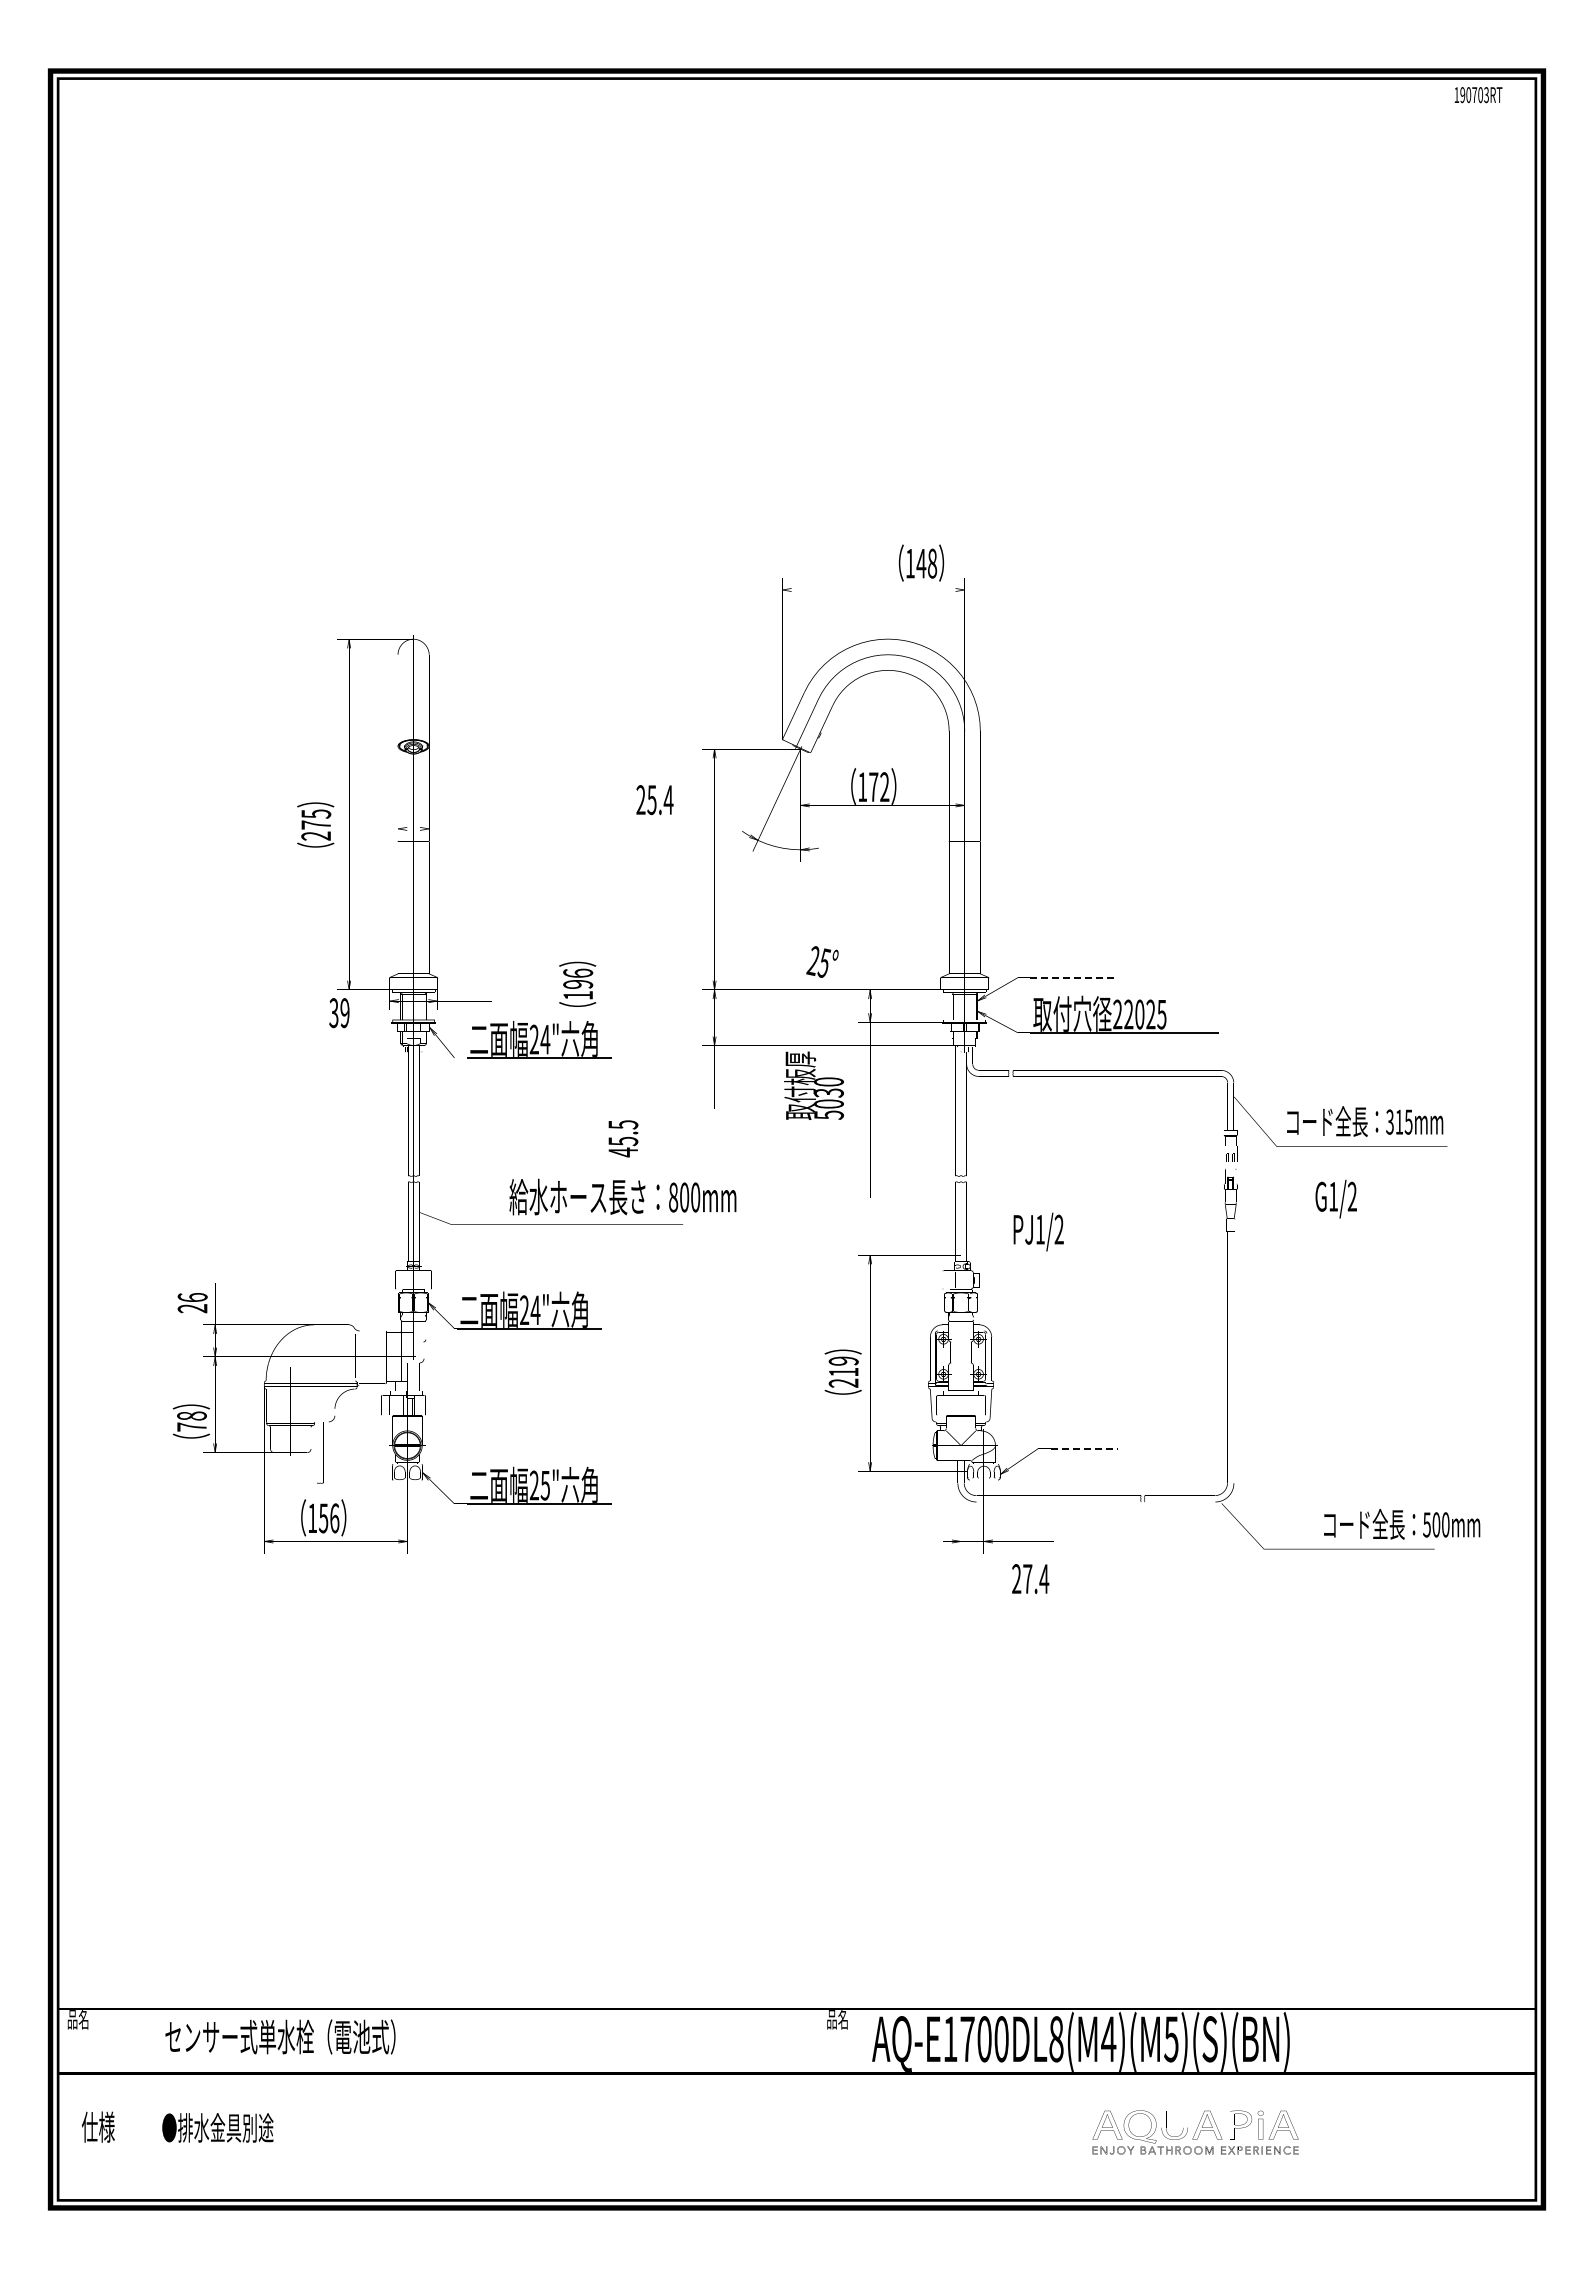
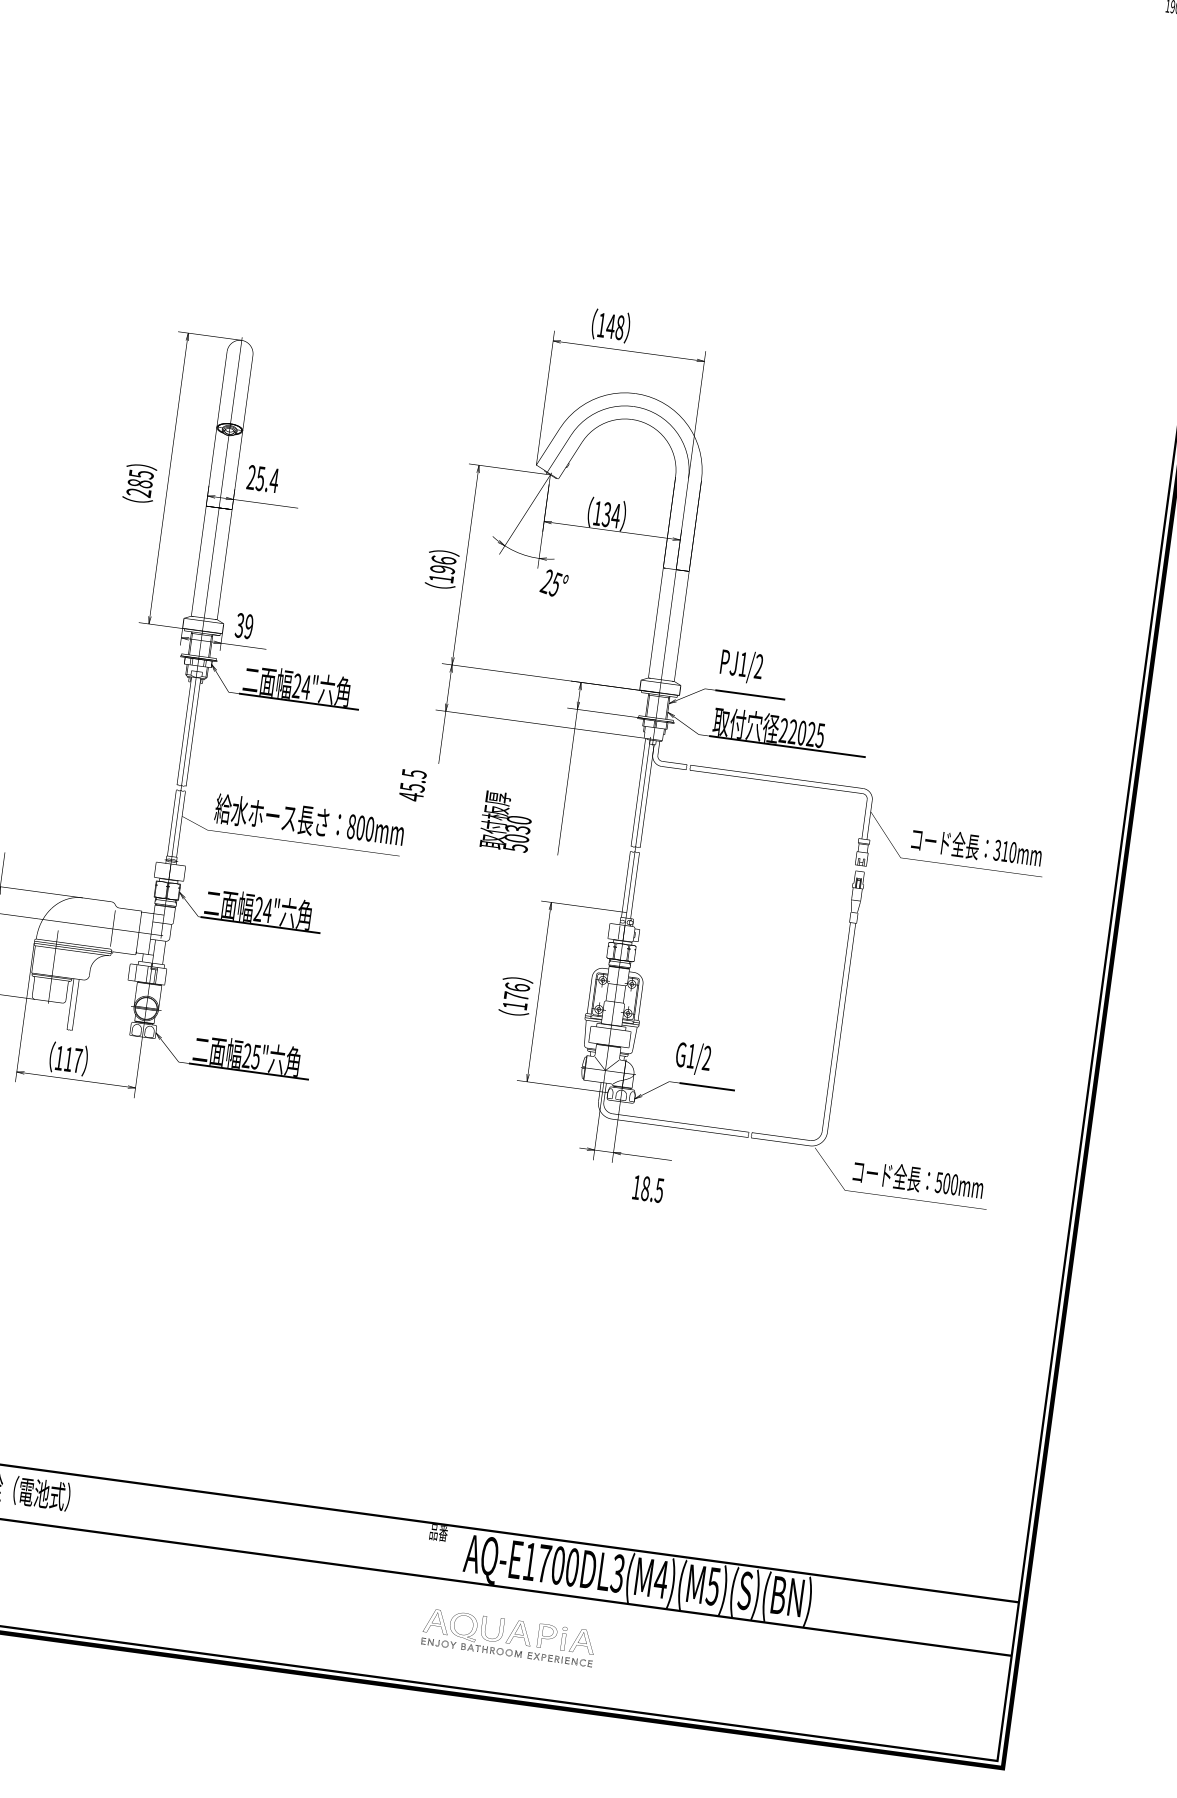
text: (921, 562) -> (611, 325), moved
text: (879, 787) -> (611, 515), 172 -> 134
text: (654, 800) -> (262, 479), moved
text: (316, 824) -> (140, 483), 275 -> 285
text: (822, 961) -> (554, 583), moved
line: (1072, 977) -> (750, 694), dashed -> solid
text: (577, 983) -> (442, 568), moved
text: (339, 1013) -> (244, 626), moved
text: (813, 1085) -> (506, 821), moved
text: (1408, 1121) -> (1012, 851), 315mm -> 310mm
text: (623, 1138) -> (412, 785), moved
text: (622, 1196) -> (309, 820), moved
text: (1335, 1199) -> (692, 1058), moved
text: (1038, 1231) -> (741, 665), moved
text: (843, 1371) -> (516, 995), 219 -> 176
line: (1084, 1448) -> (707, 1086), dashed -> solid
text: (328, 1518) -> (72, 1060), 156 -> 117
text: (1402, 1524) -> (918, 1179), moved
text: (1030, 1579) -> (647, 1189), 27.4 -> 18.5
text: (843, 2019) -> (443, 1533), 品名 -> 品番
text: (1056, 2039) -> (617, 1573), AQ-E1700DL8(M4)(M5)(S)(BN) -> AQ-E1700DL3(M4)(M5)(S)(BN)
part: (1195, 2132) -> (508, 1637), moved

